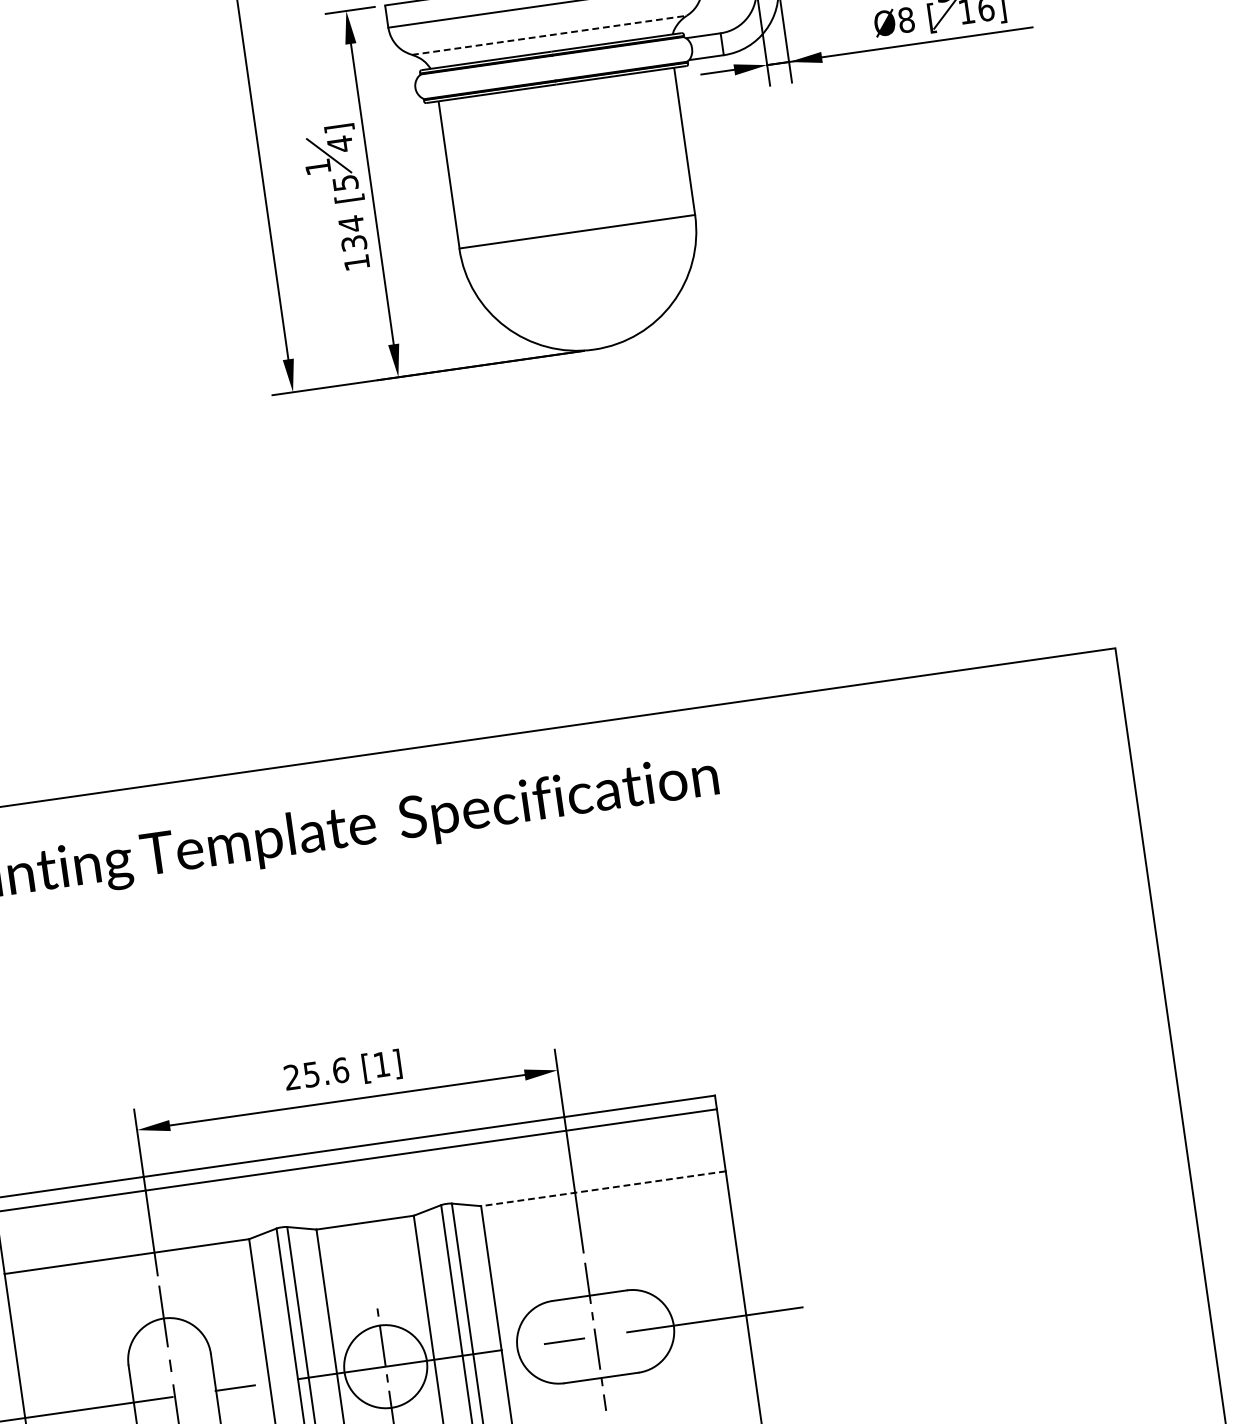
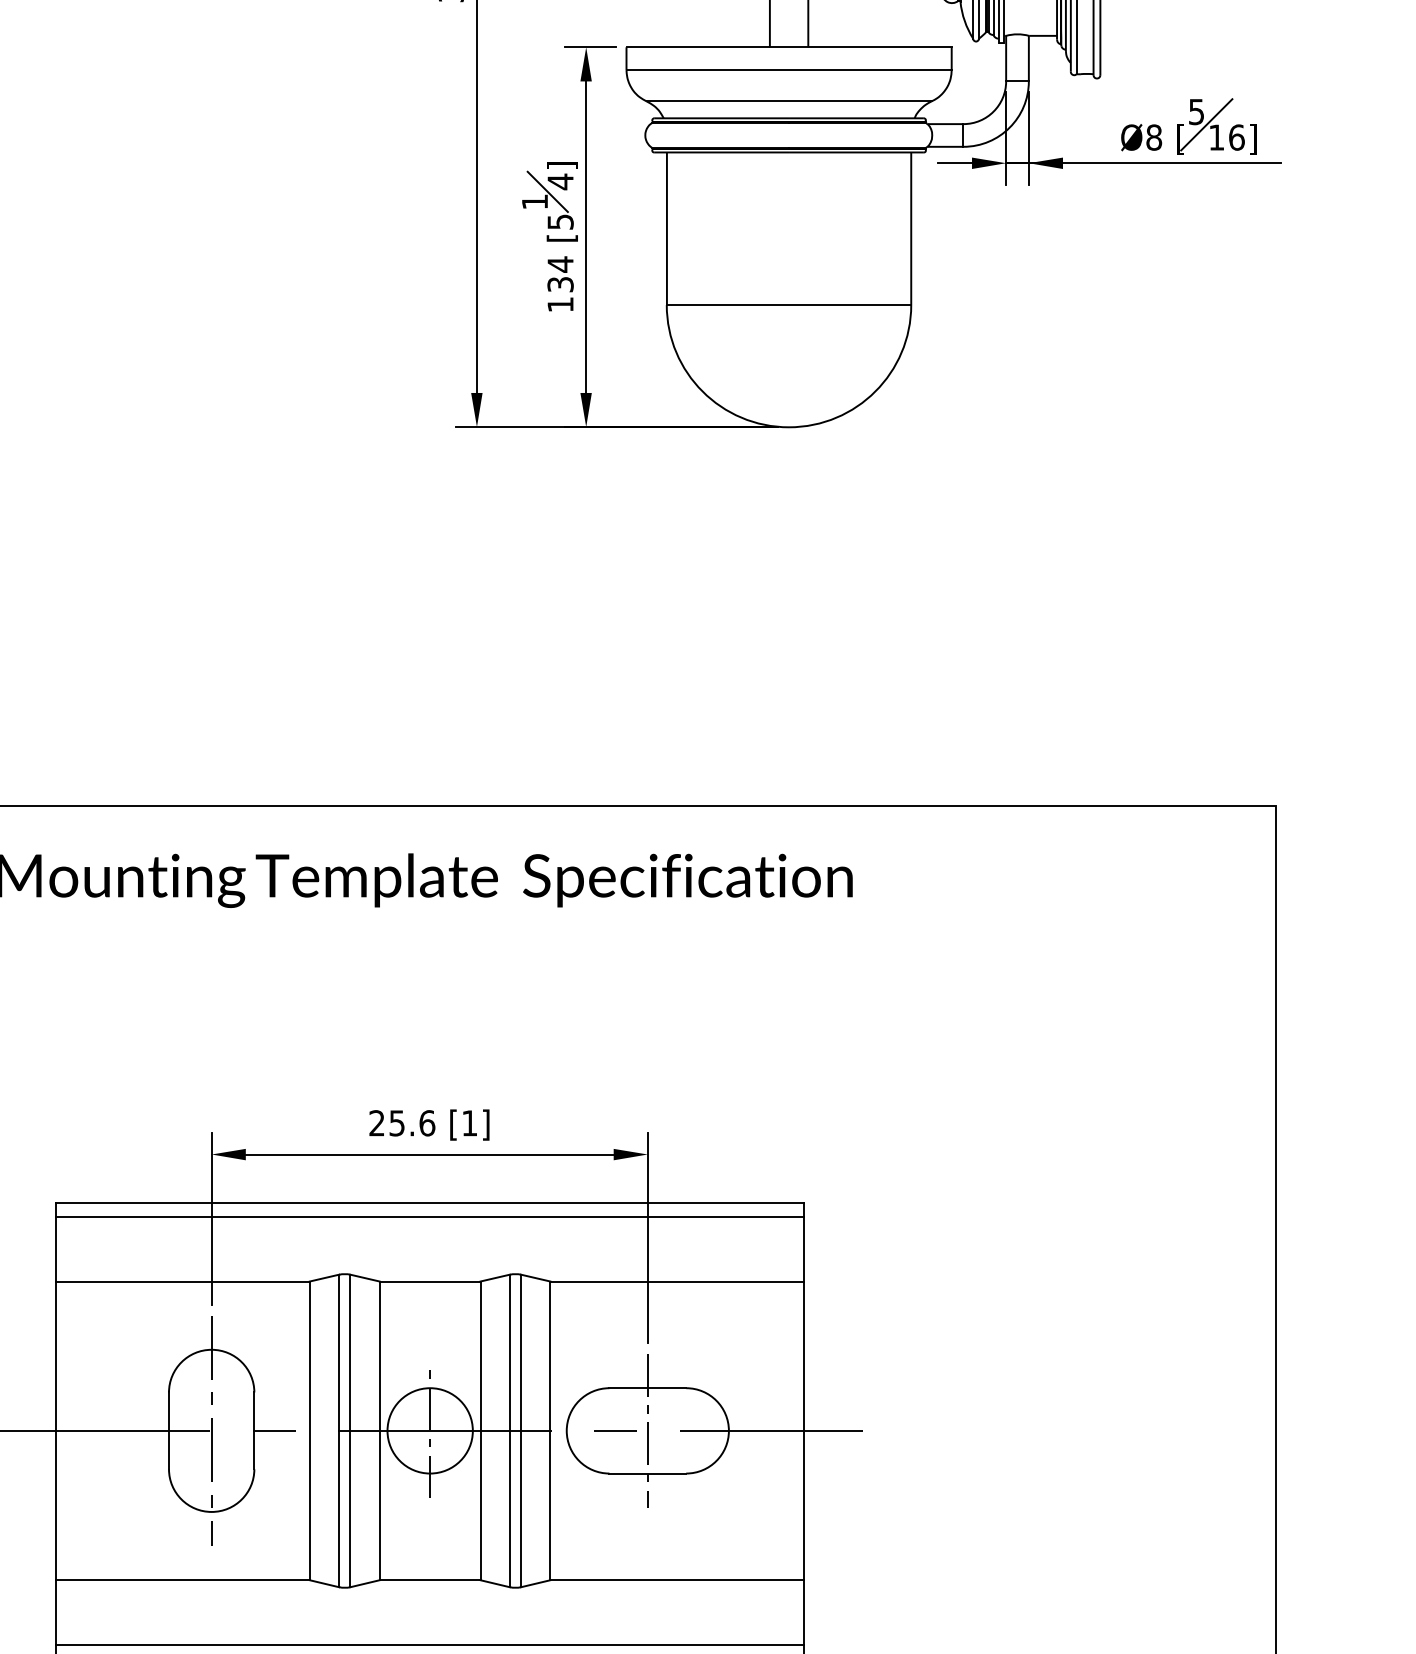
line: (549, 35) -> (789, 101), dashed -> solid
line: (603, 1188) -> (677, 1281), dashed -> solid

